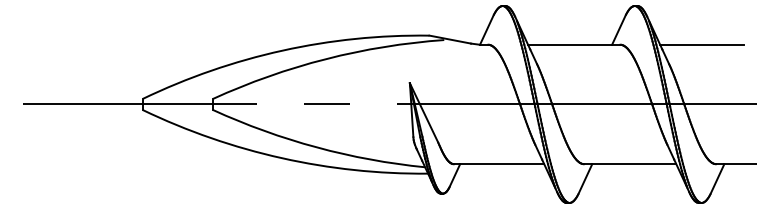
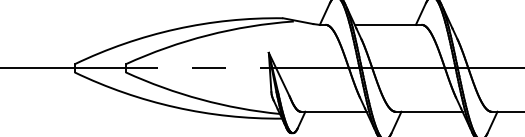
line: (702, 44) -> (481, 24), removed

